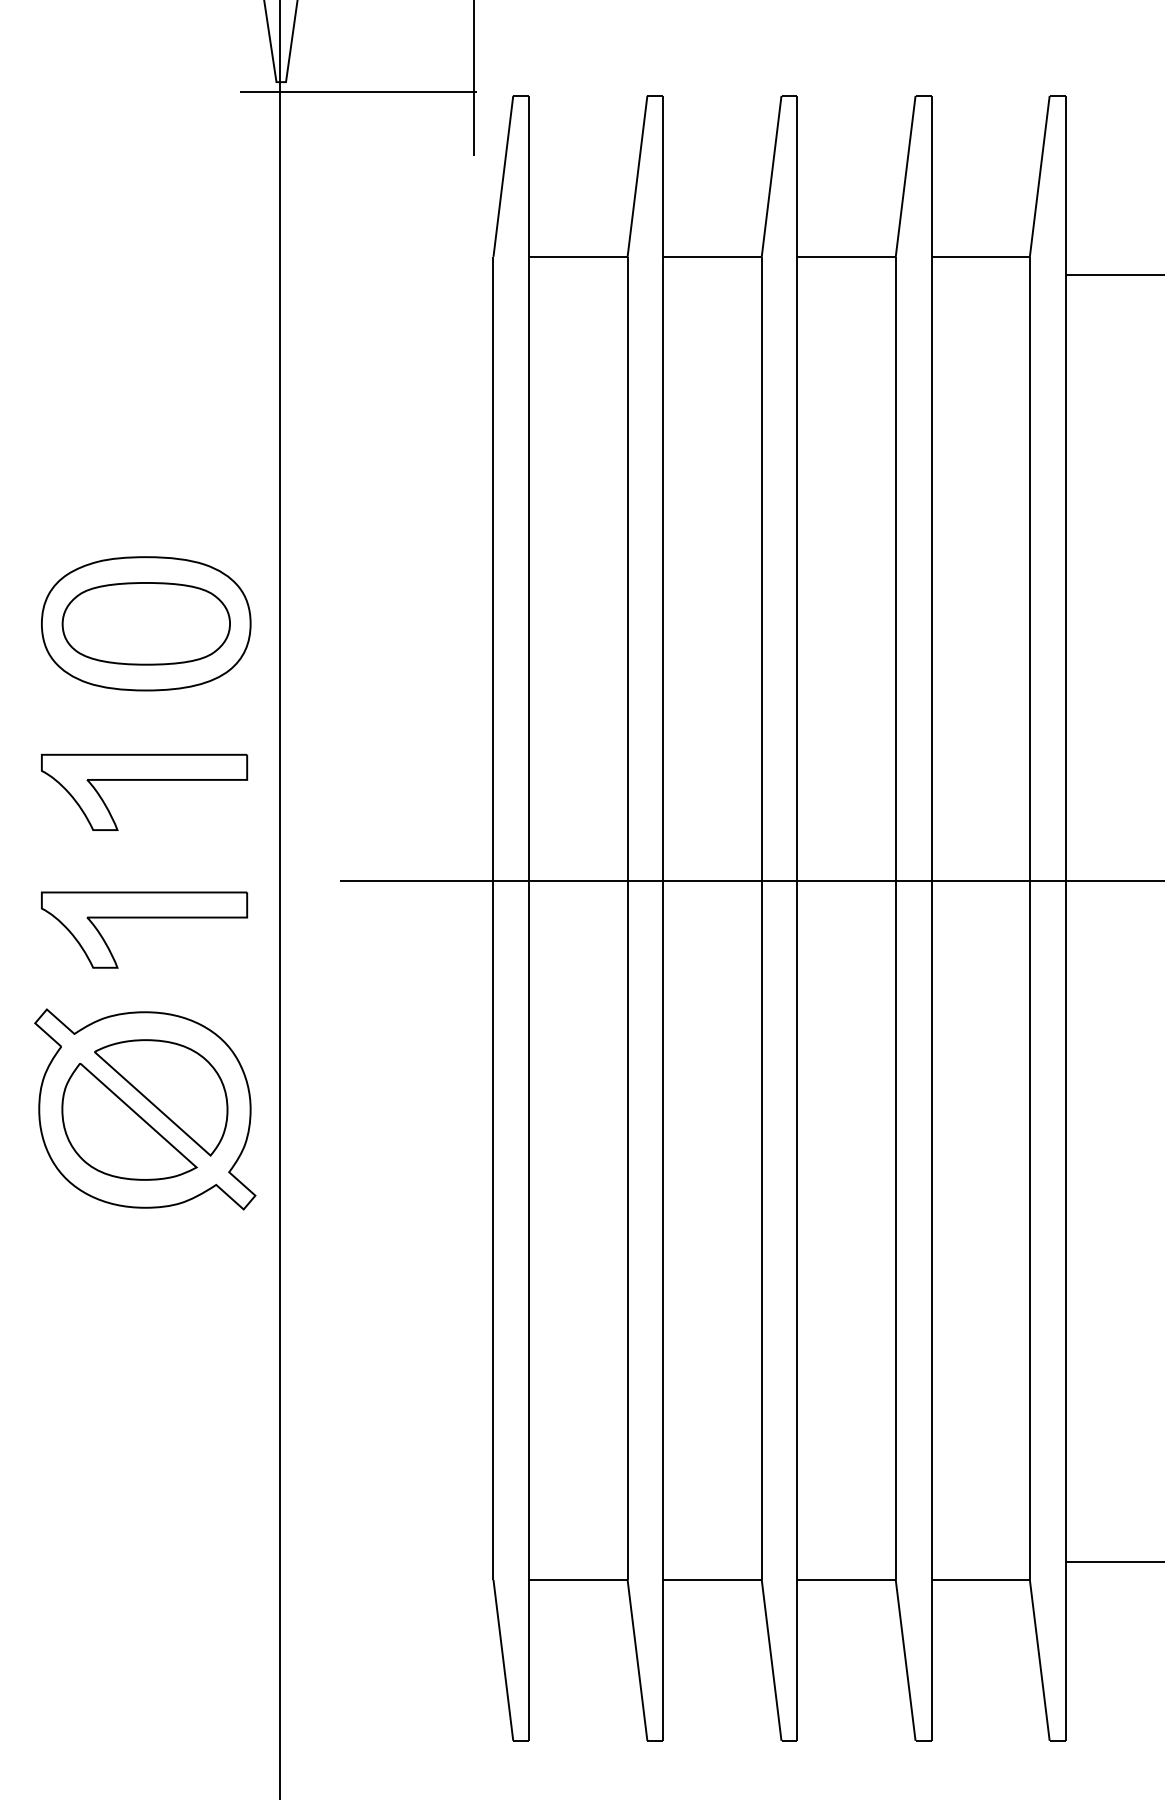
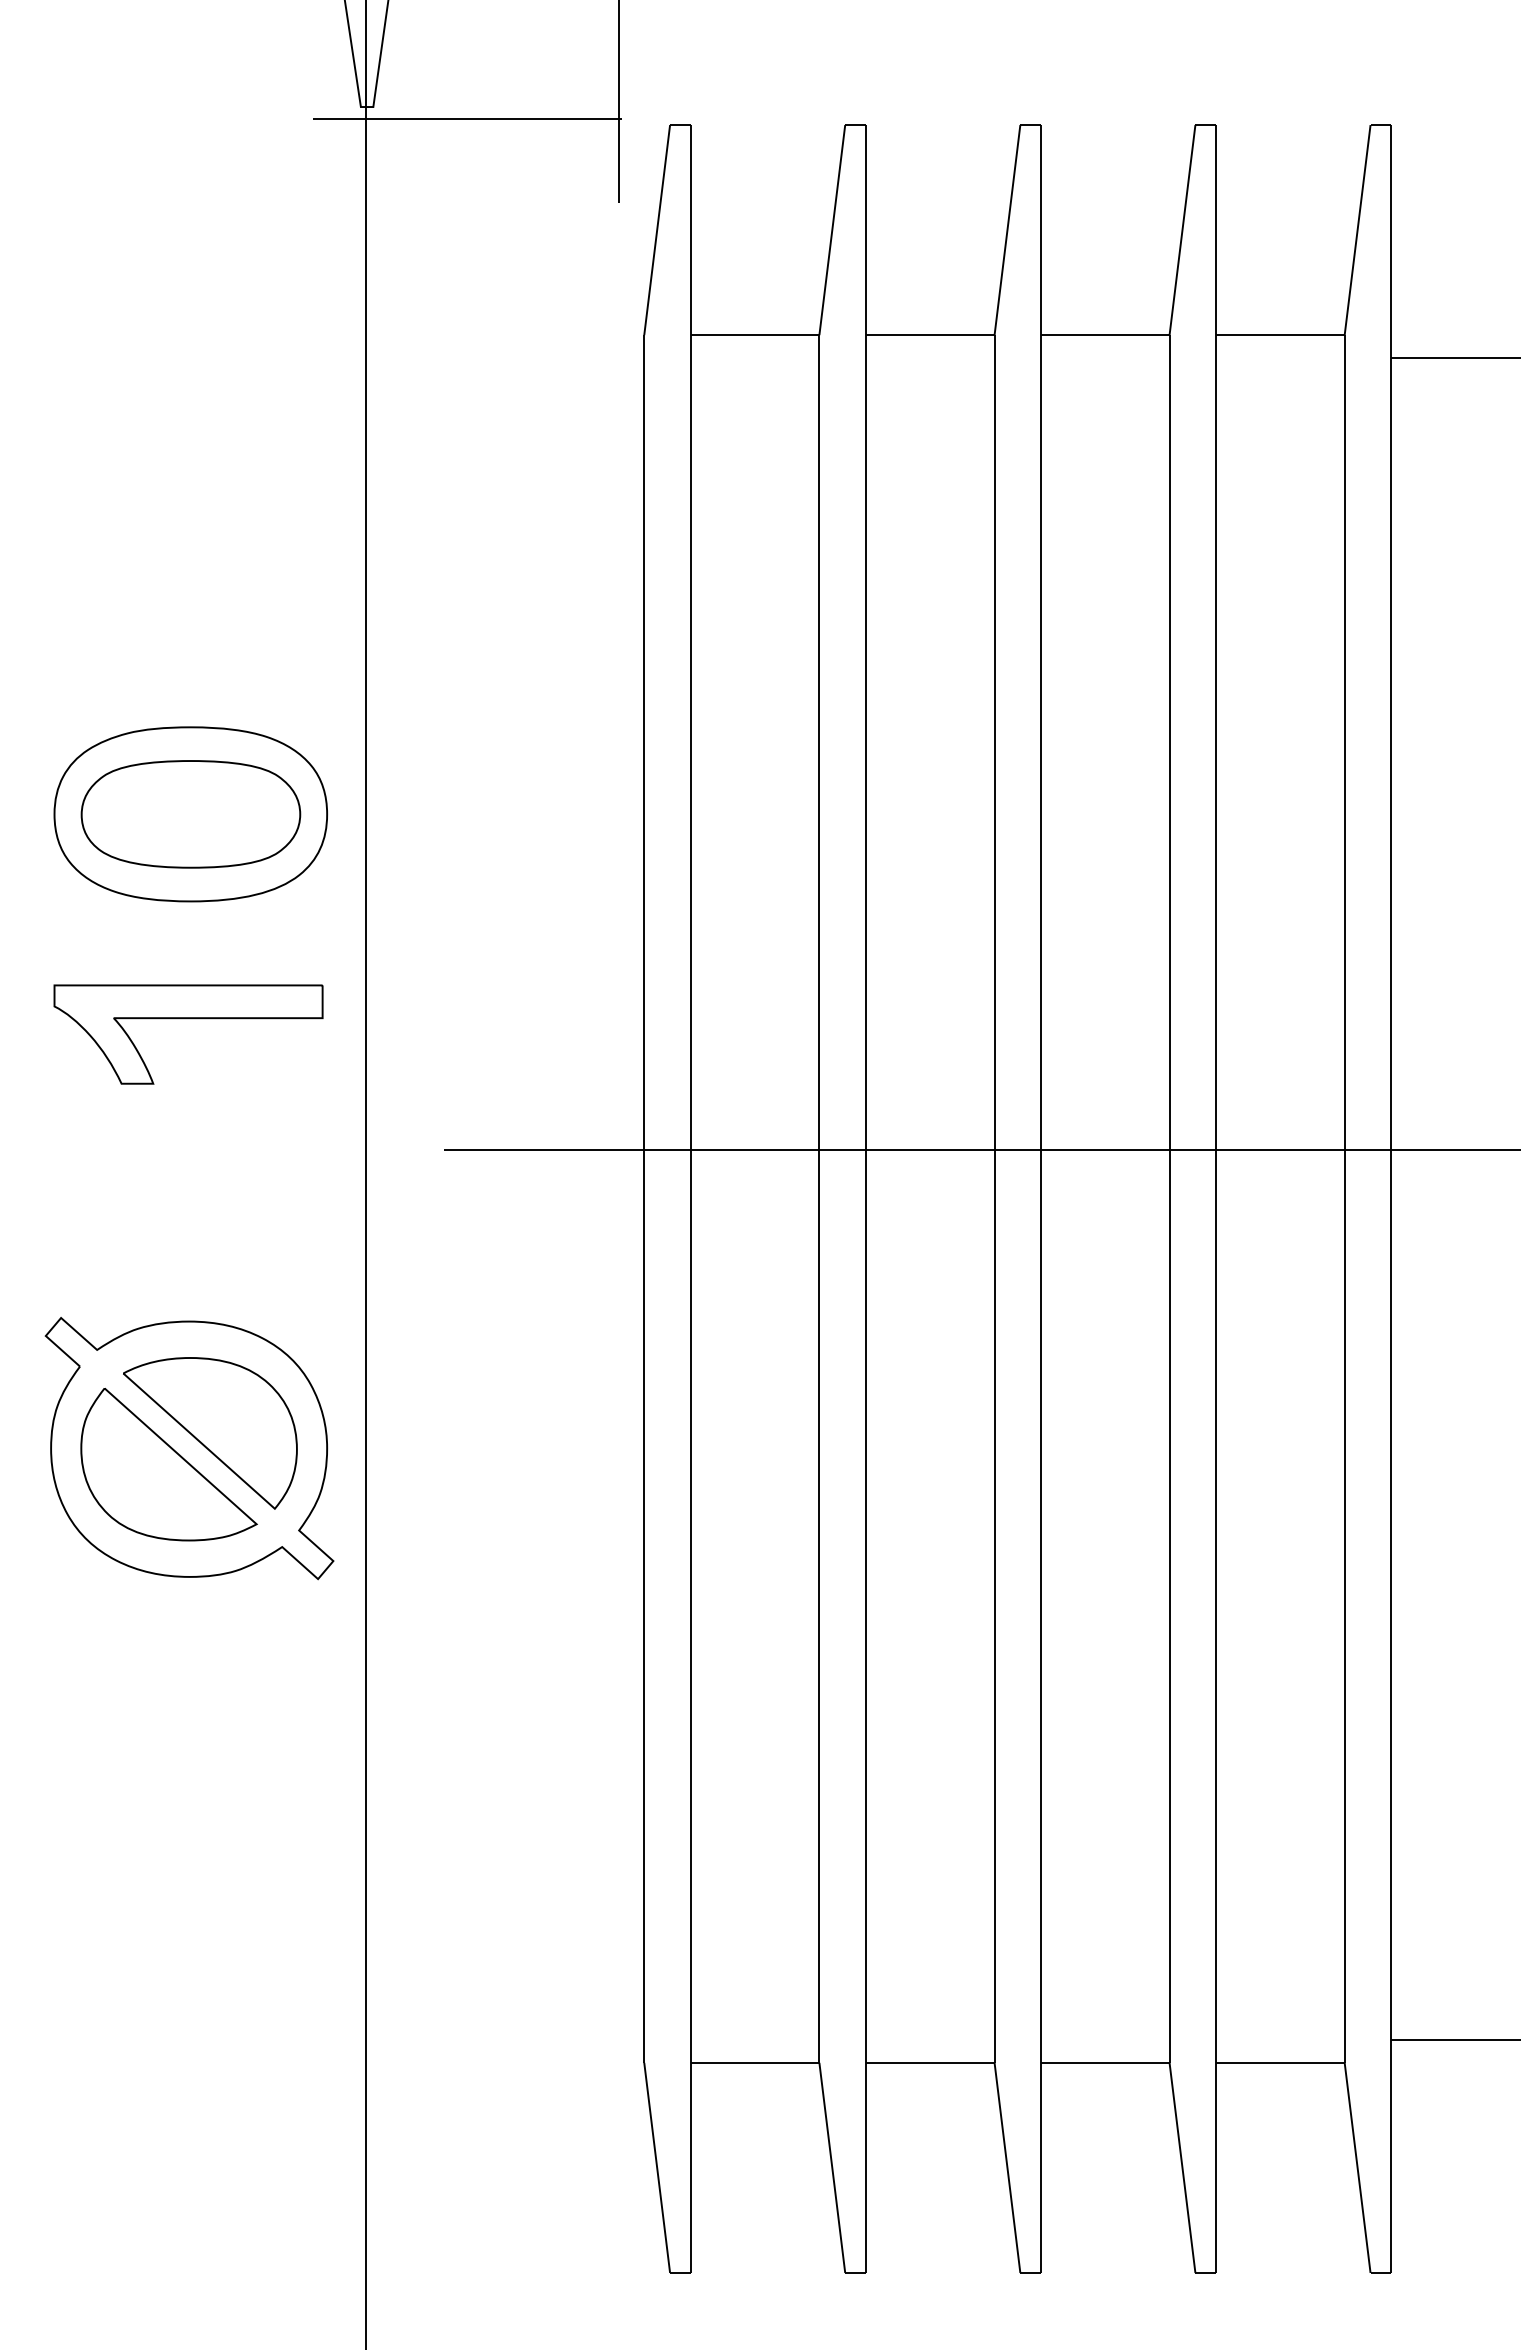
part: (144, 917) -> (188, 1198), removed

